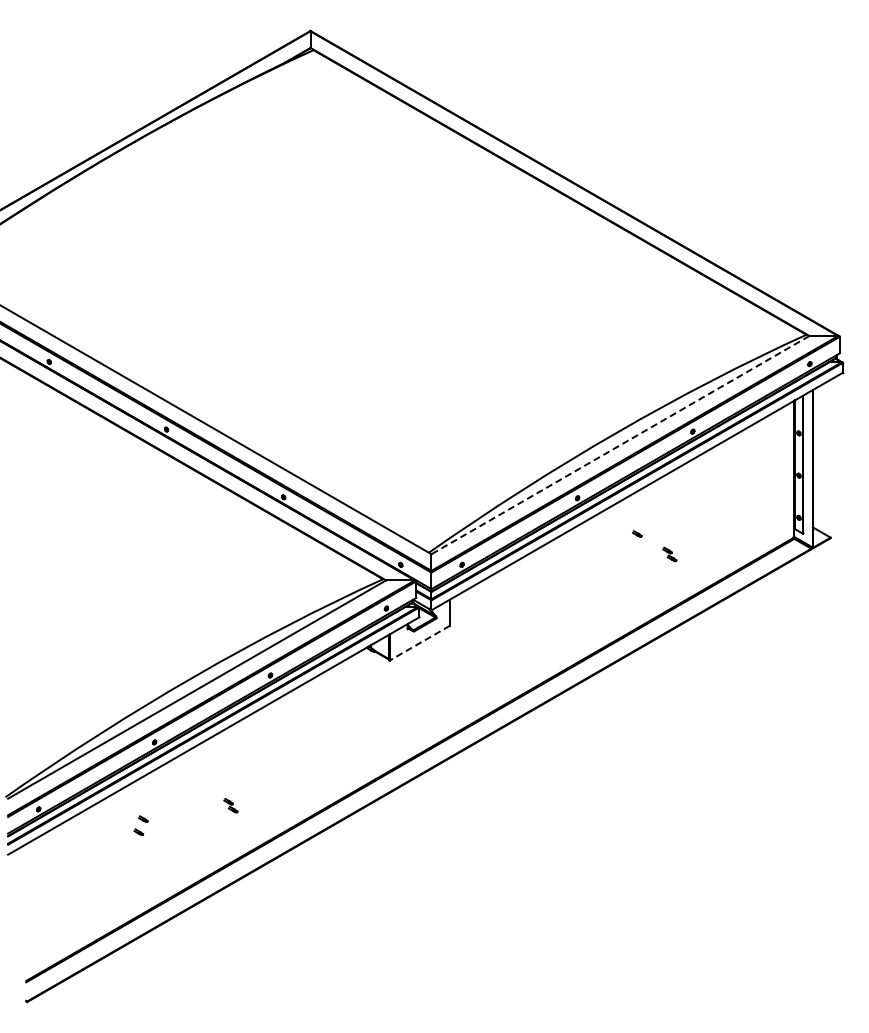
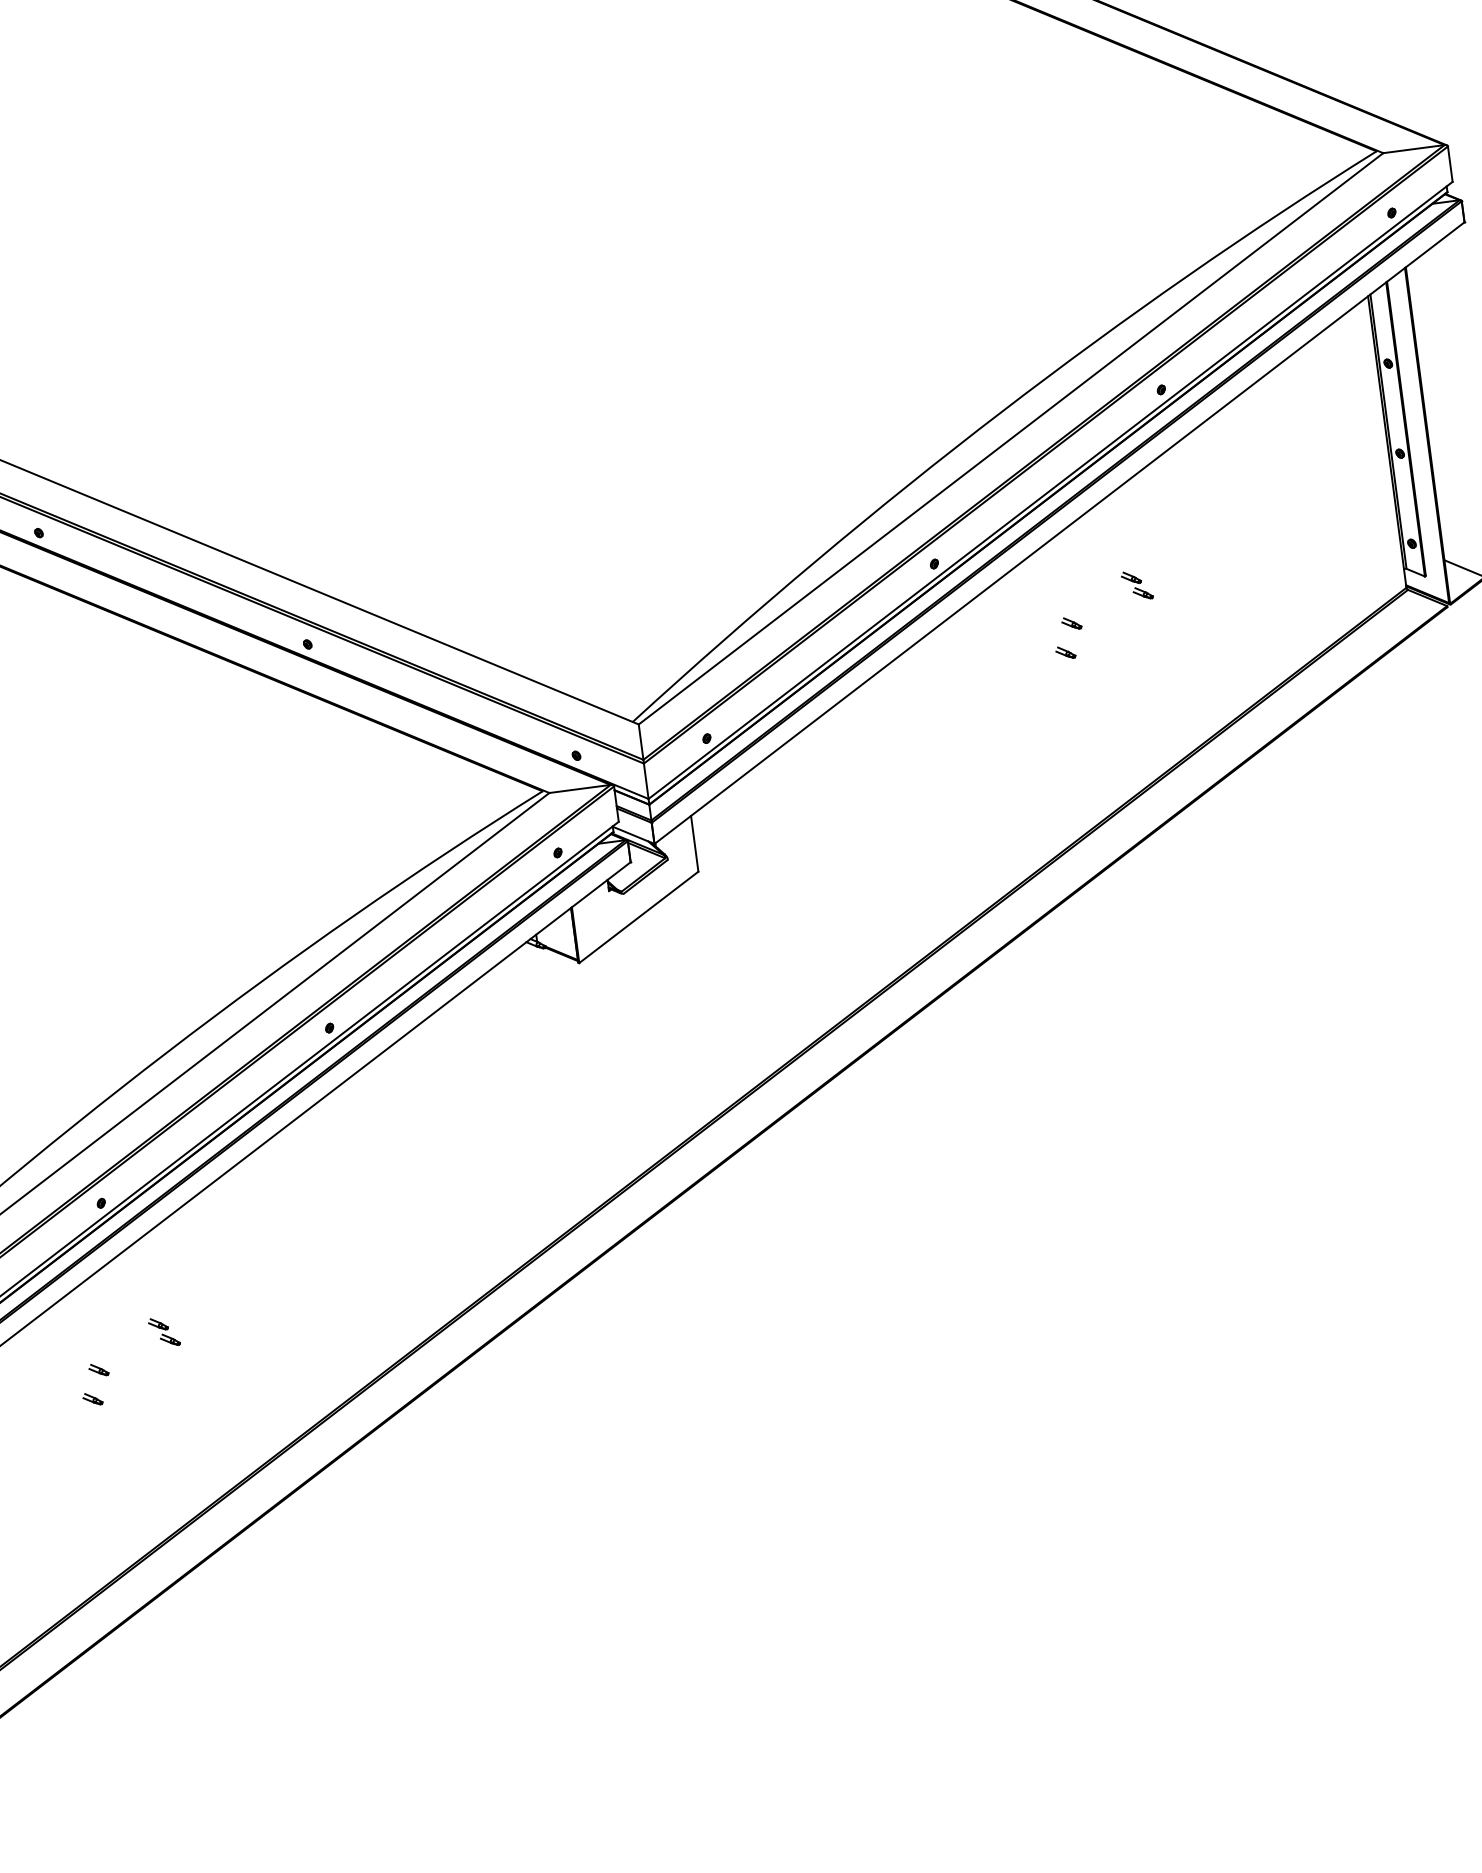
line: (620, 445) -> (1011, 439), dashed -> solid
part: (632, 546) -> (1065, 651), added
part: (669, 554) -> (1136, 585), moved
line: (419, 643) -> (638, 918), dashed -> solid
part: (230, 805) -> (163, 1331), moved

